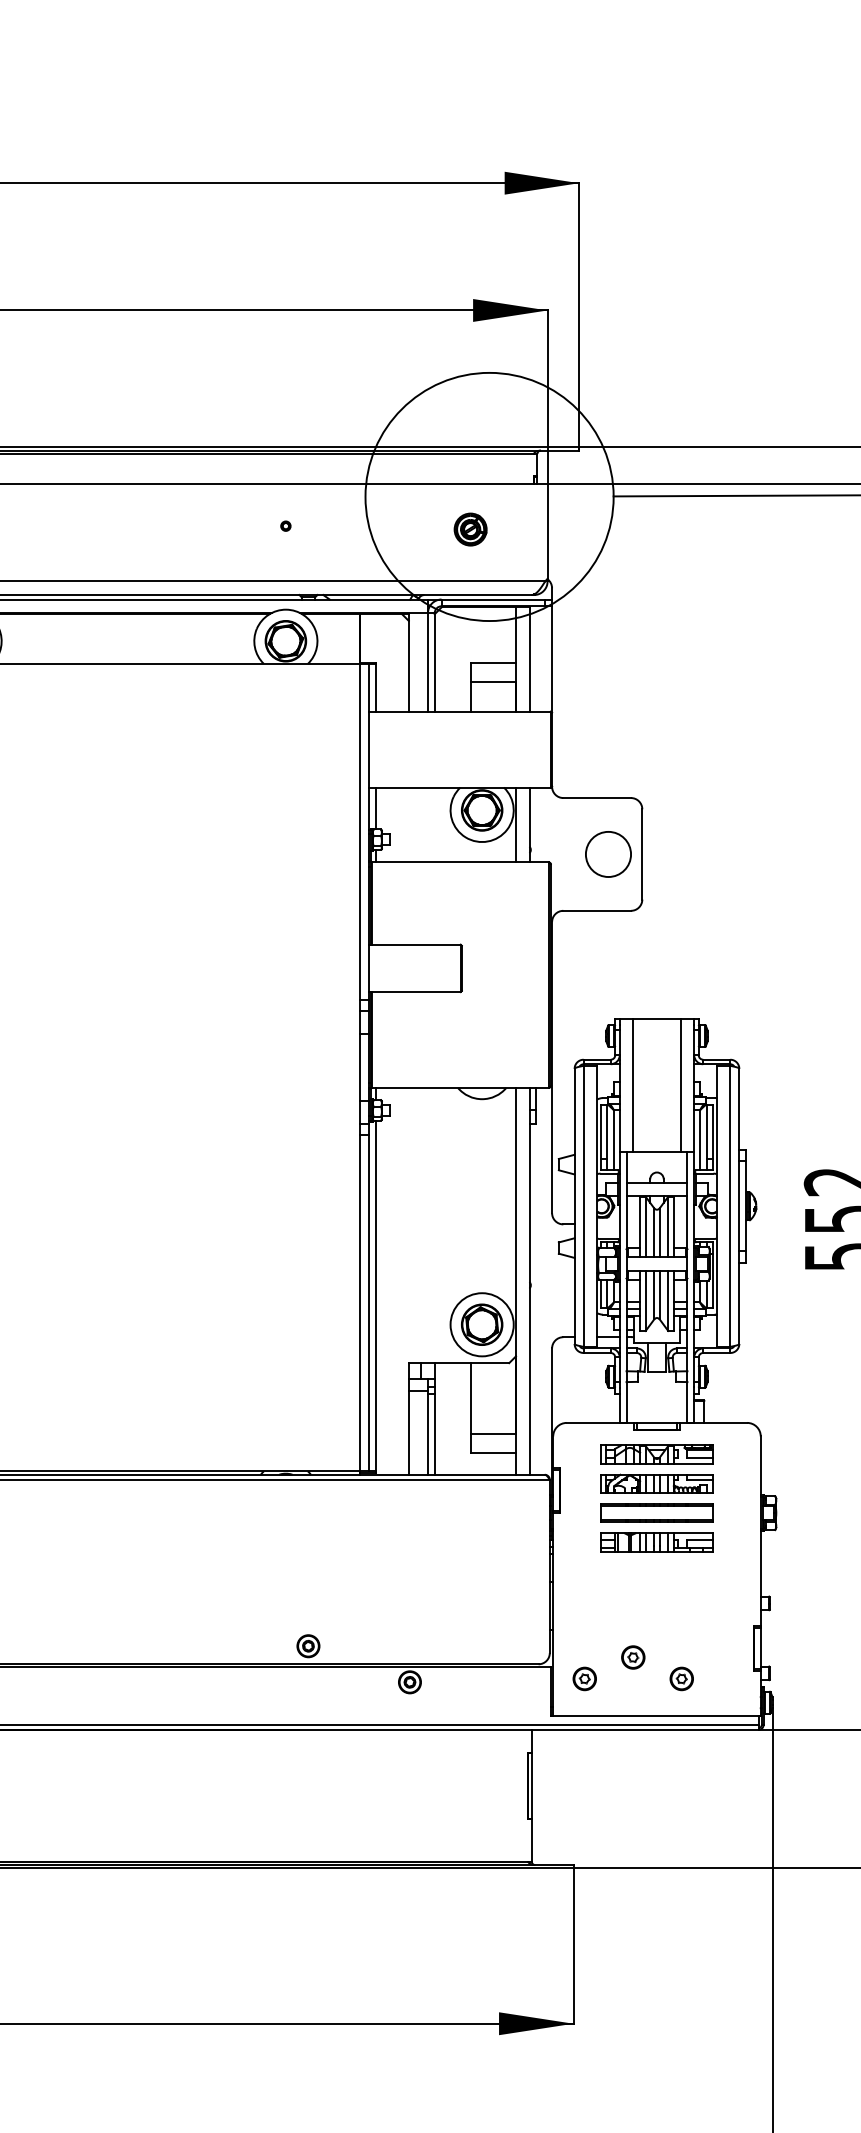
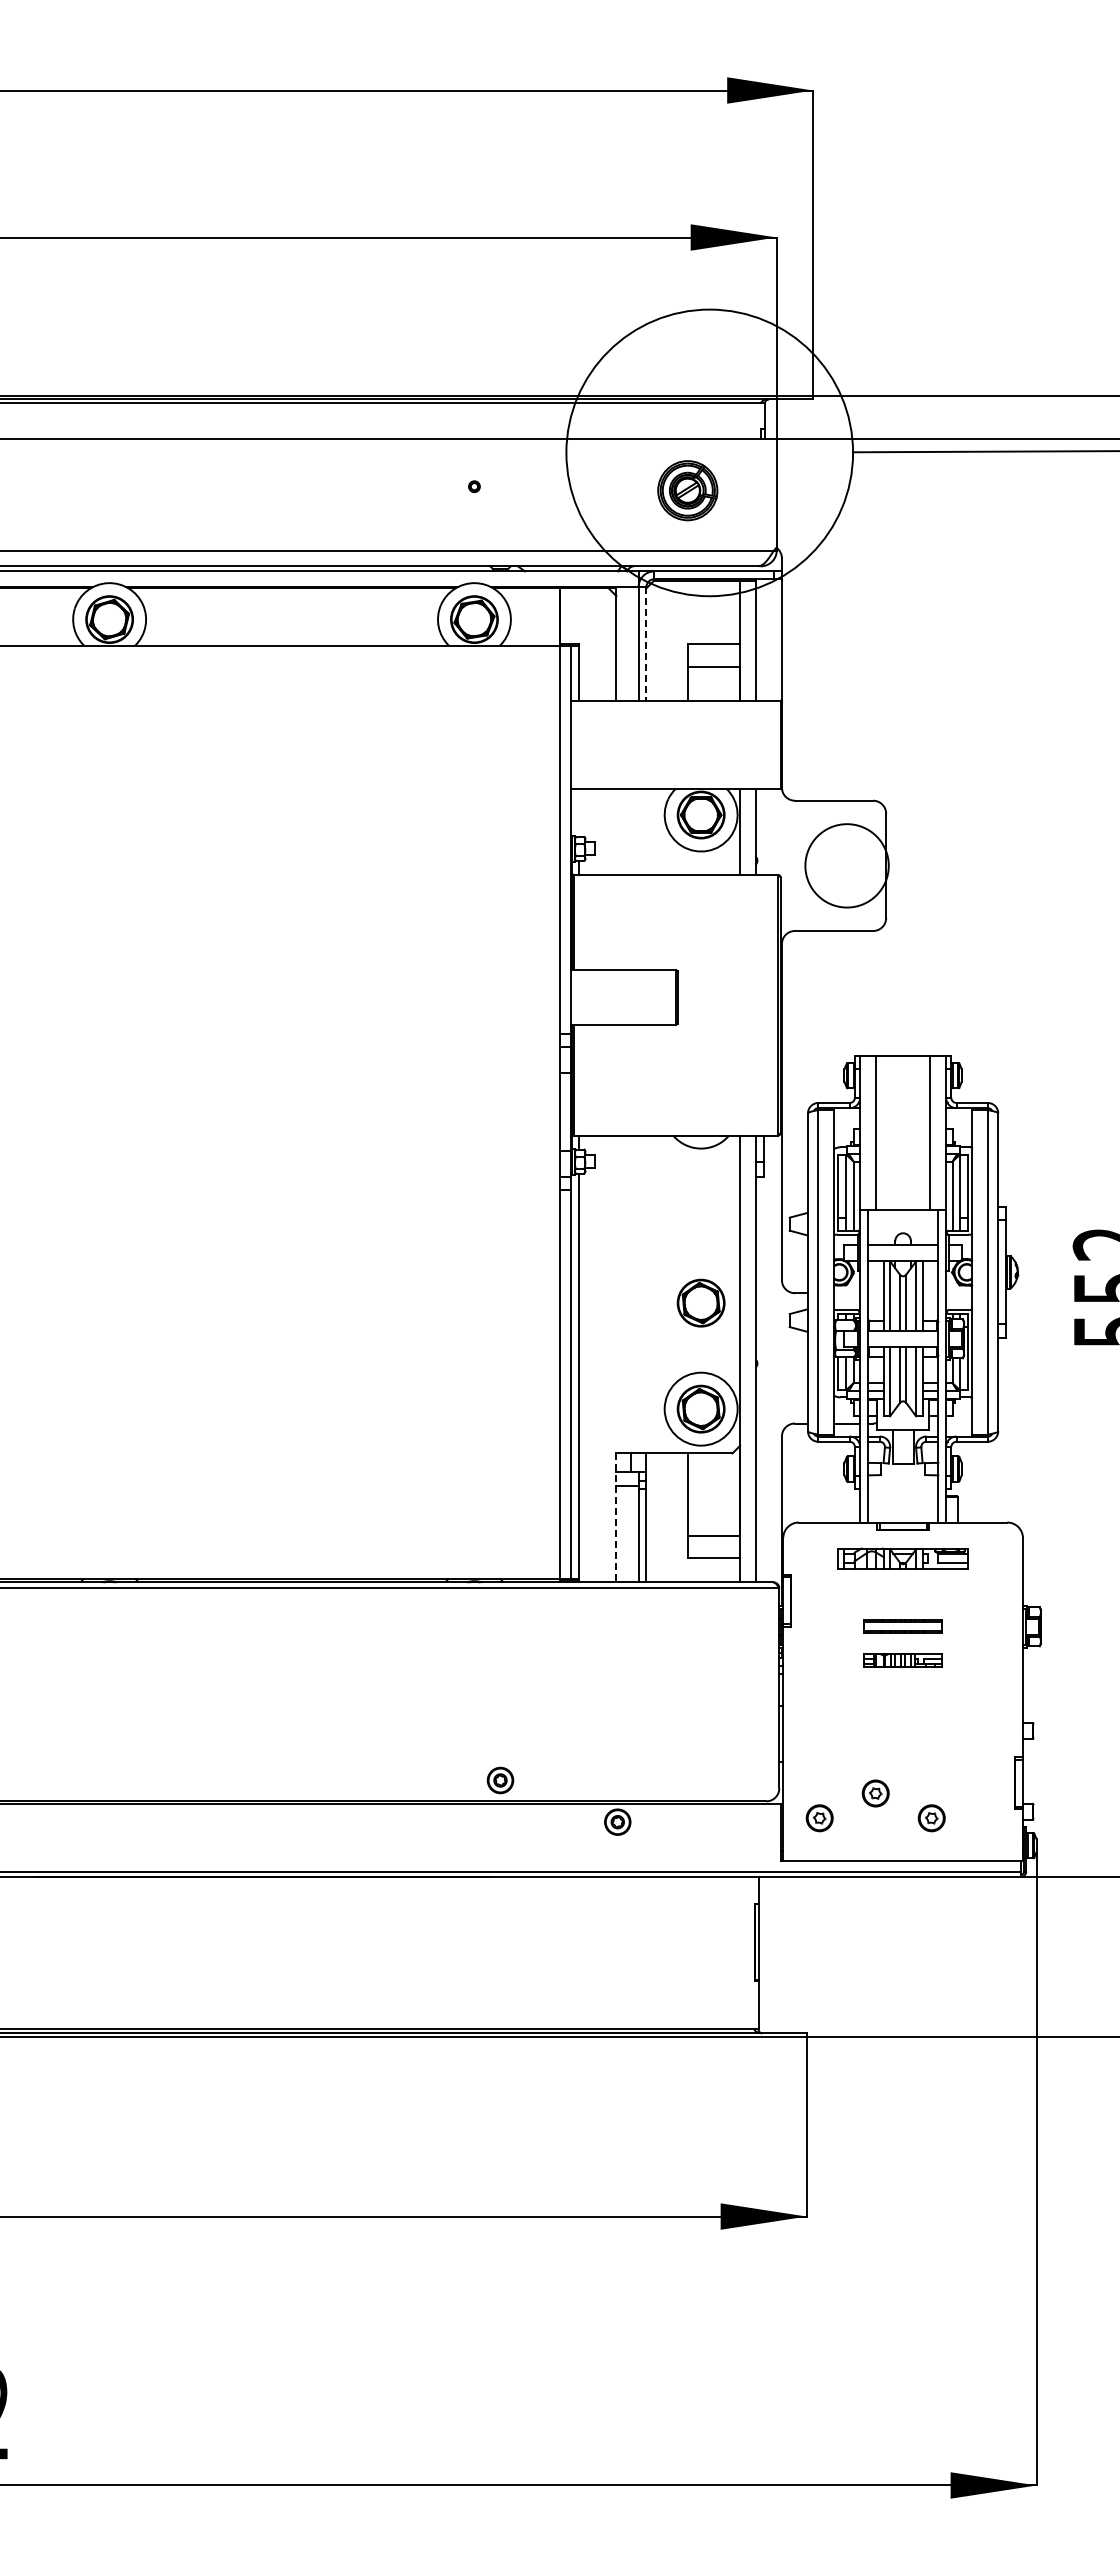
part: (470, 529) -> (687, 490), size x1.6
line: (434, 661) -> (646, 643), solid -> dashed
line: (375, 808) -> (578, 812), removed
circle: (608, 854) -> (847, 865), size x1.6
part: (481, 1232) -> (700, 1302), added
line: (408, 1419) -> (616, 1518), solid -> dashed
part: (656, 1483) -> (902, 1592), removed
part: (656, 1512) -> (902, 1626), size x0.6
part: (656, 1542) -> (902, 1660), size x0.6

